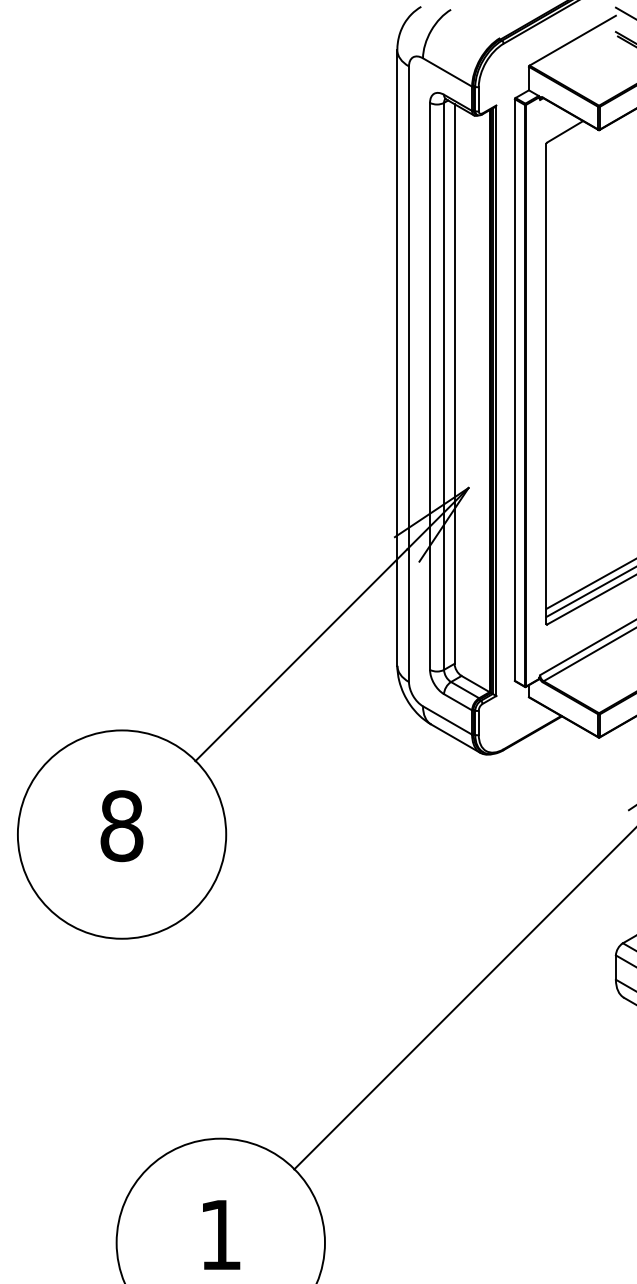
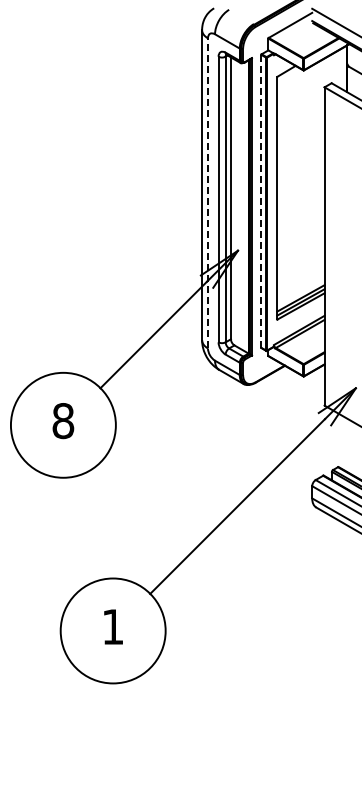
line: (408, 372) -> (207, 192), solid -> dashed
line: (515, 388) -> (261, 200), solid -> dashed

